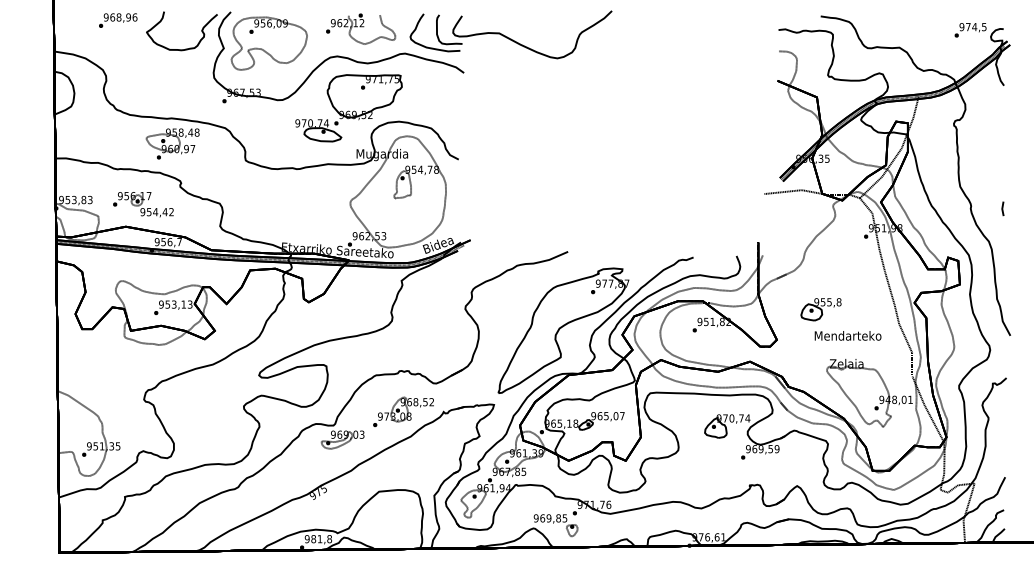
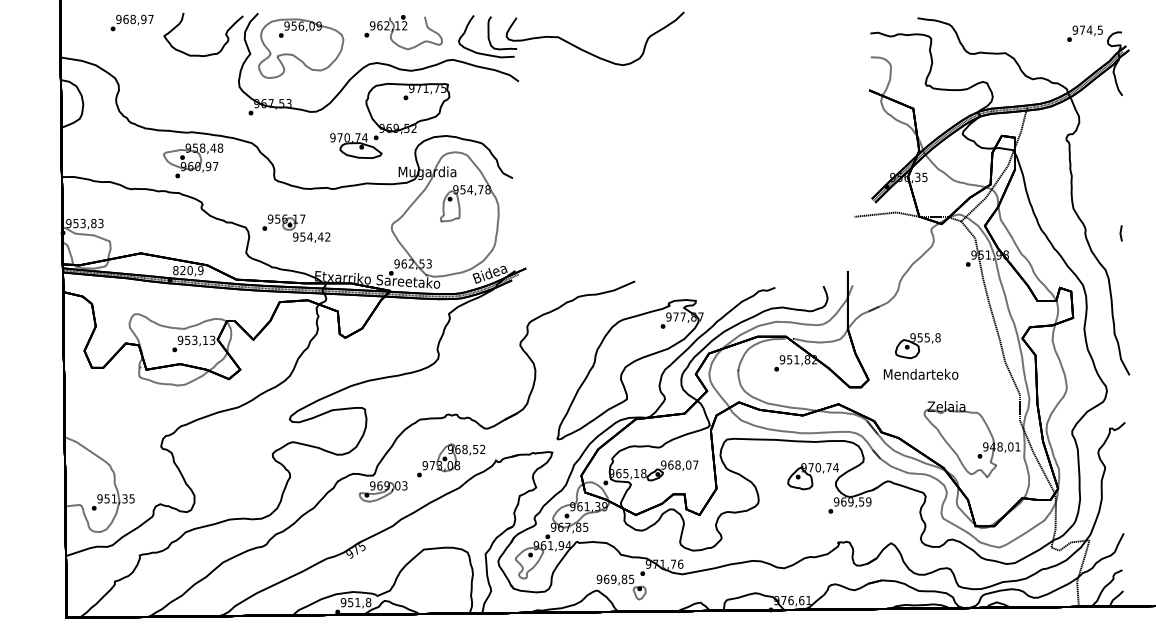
text: (134, 17) -> (150, 19), 968,96 -> 968,97
part: (143, 204) -> (296, 228), moved
text: (168, 242) -> (188, 270), 956,7 -> 820,9
text: (847, 335) -> (920, 373), moved
text: (606, 415) -> (677, 464), 965,07 -> 968,07
text: (313, 539) -> (350, 602), 981,8 -> 951,8

